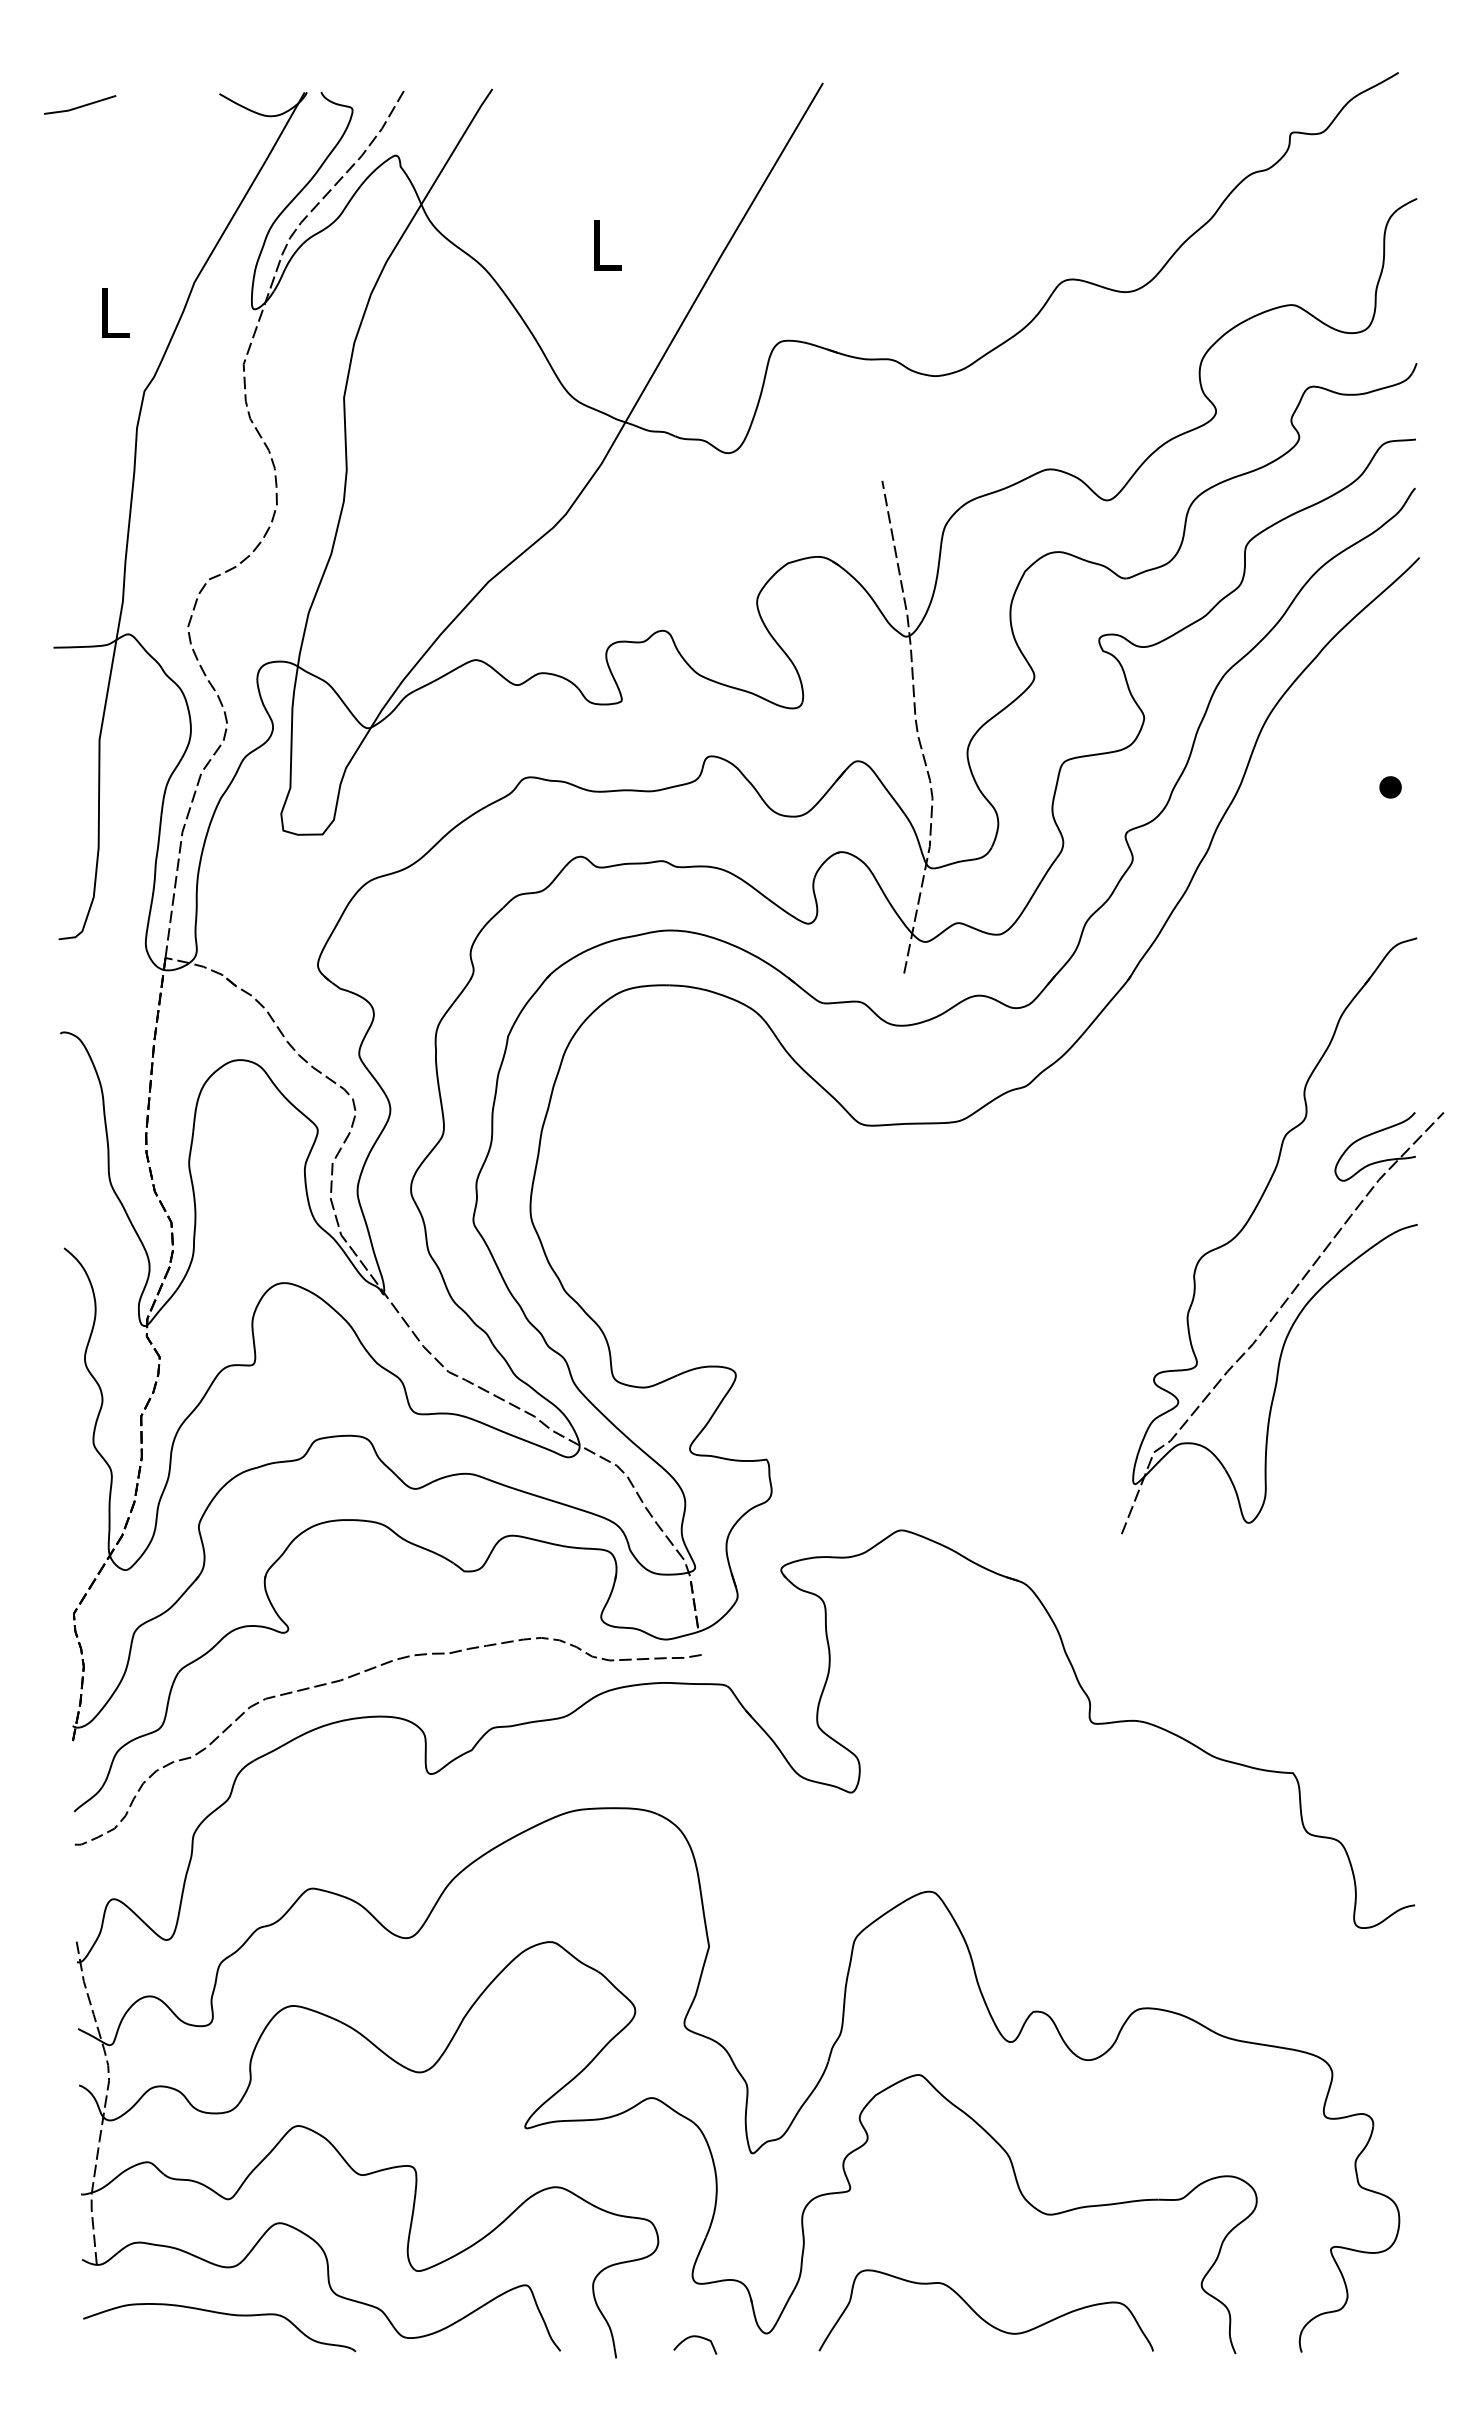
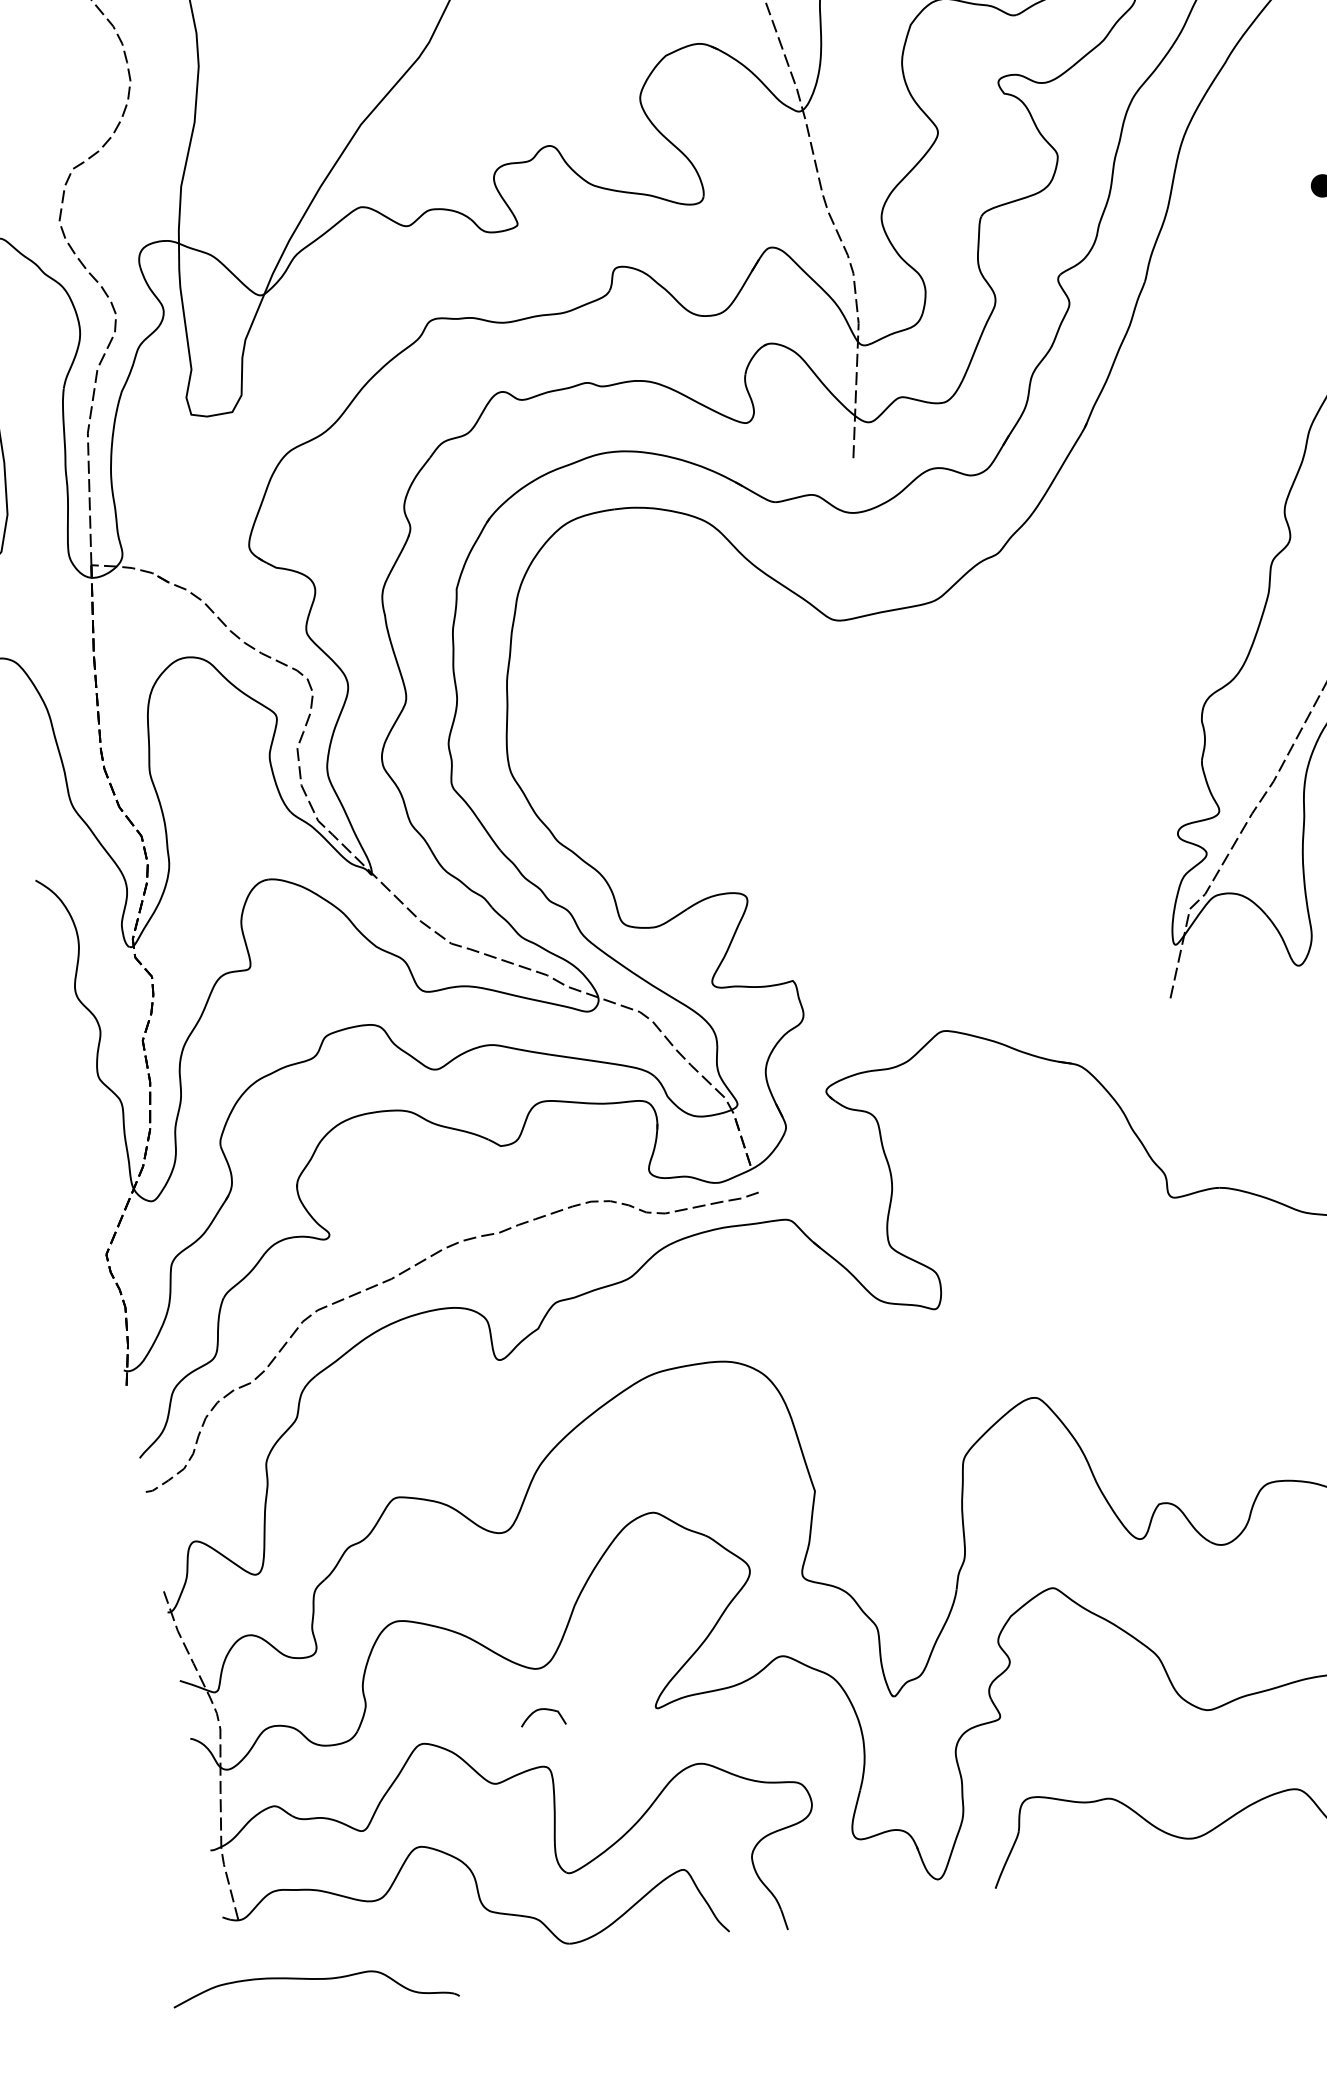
part: (221, 2314) -> (315, 1980), moved
curve: (695, 2337) -> (541, 1710), moved

